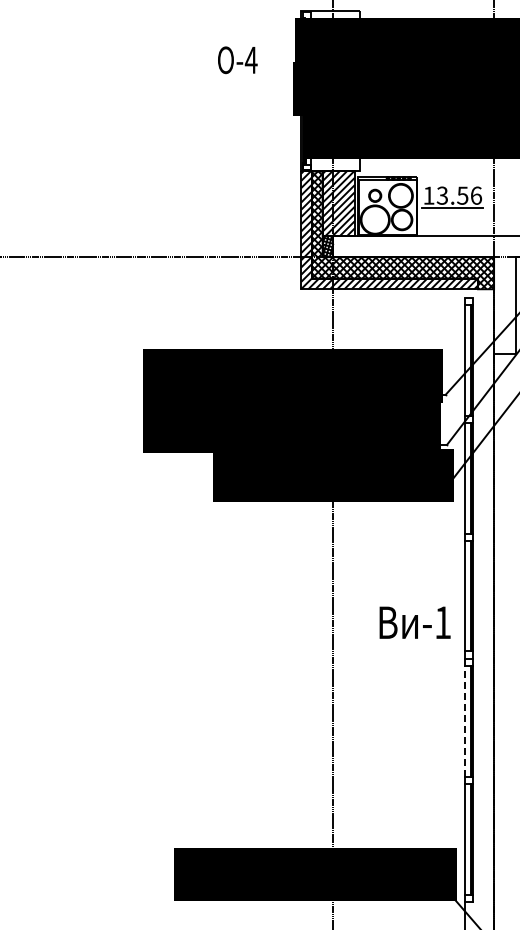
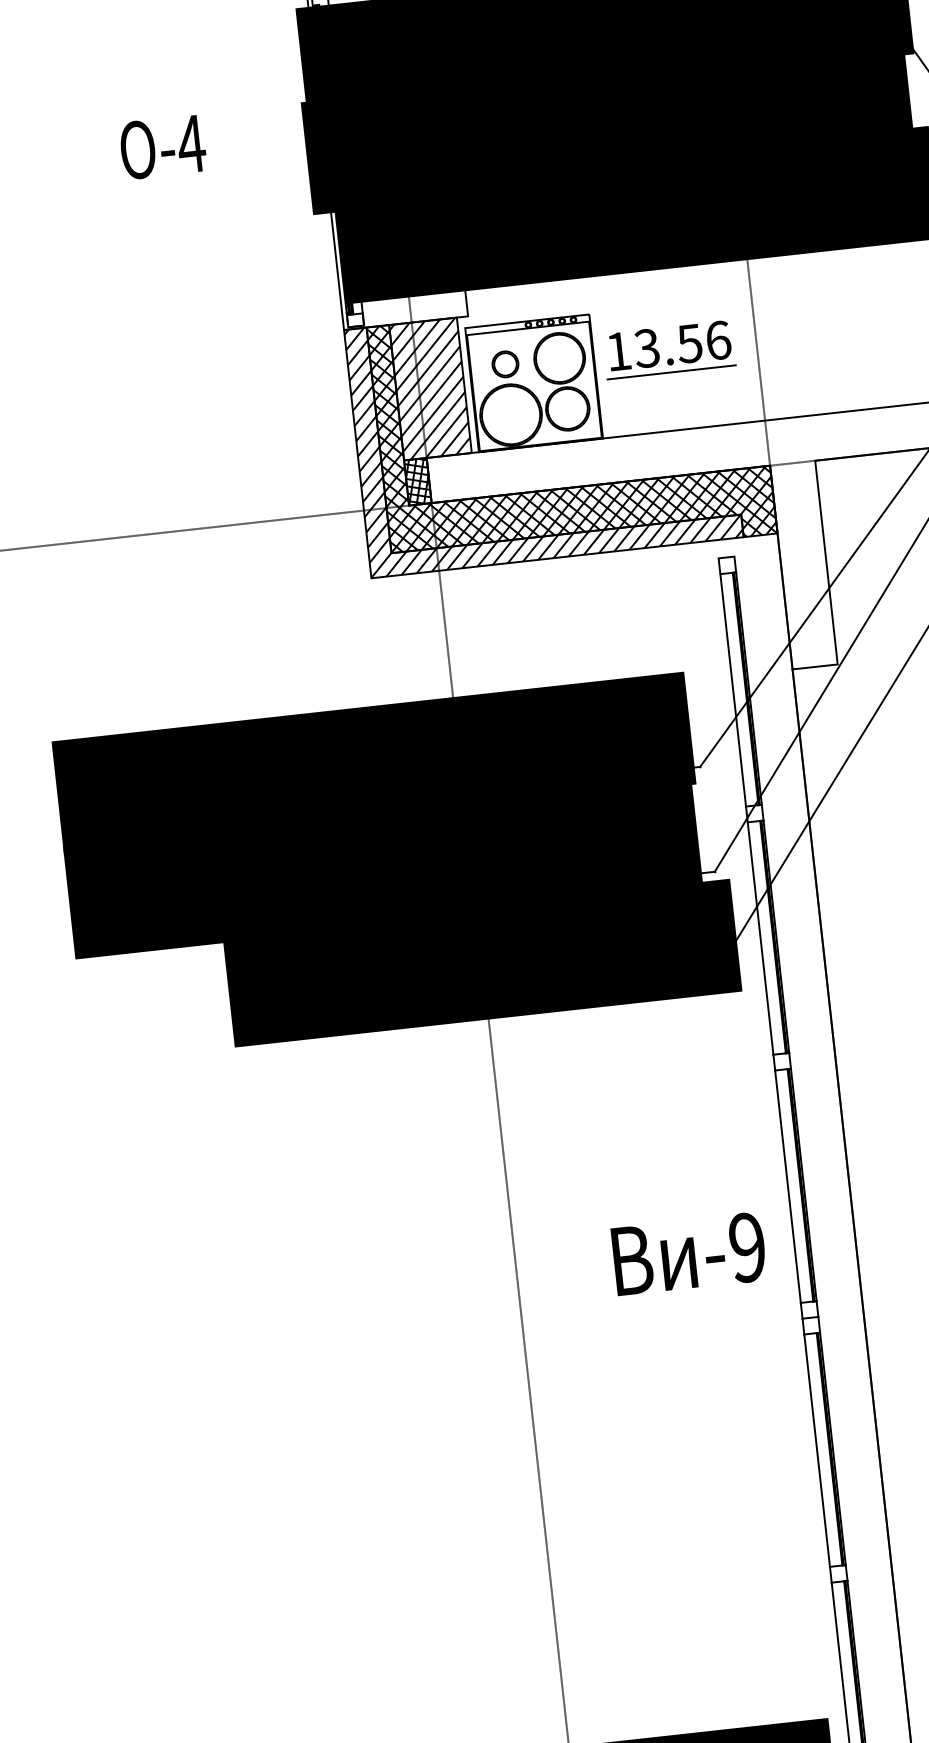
text: (237, 60) -> (162, 147), moved
text: (442, 622) -> (746, 1247), -1 -> -9
line: (465, 721) -> (817, 1450), dashed -> solid

